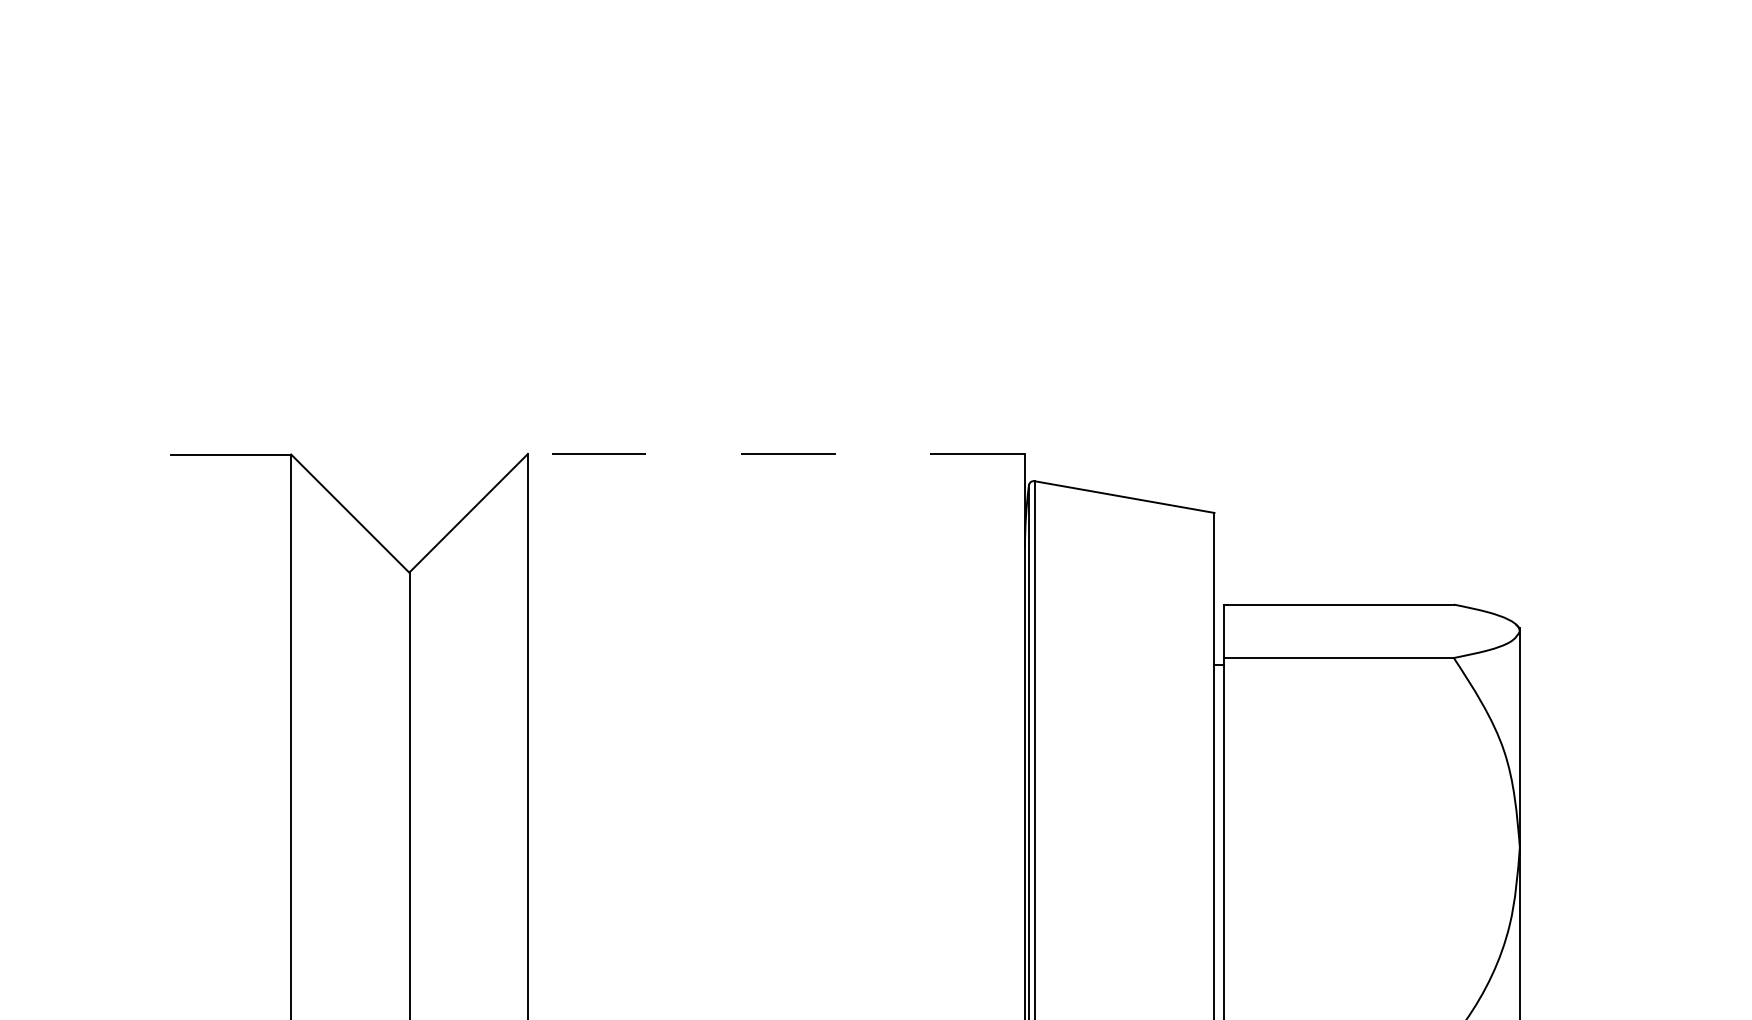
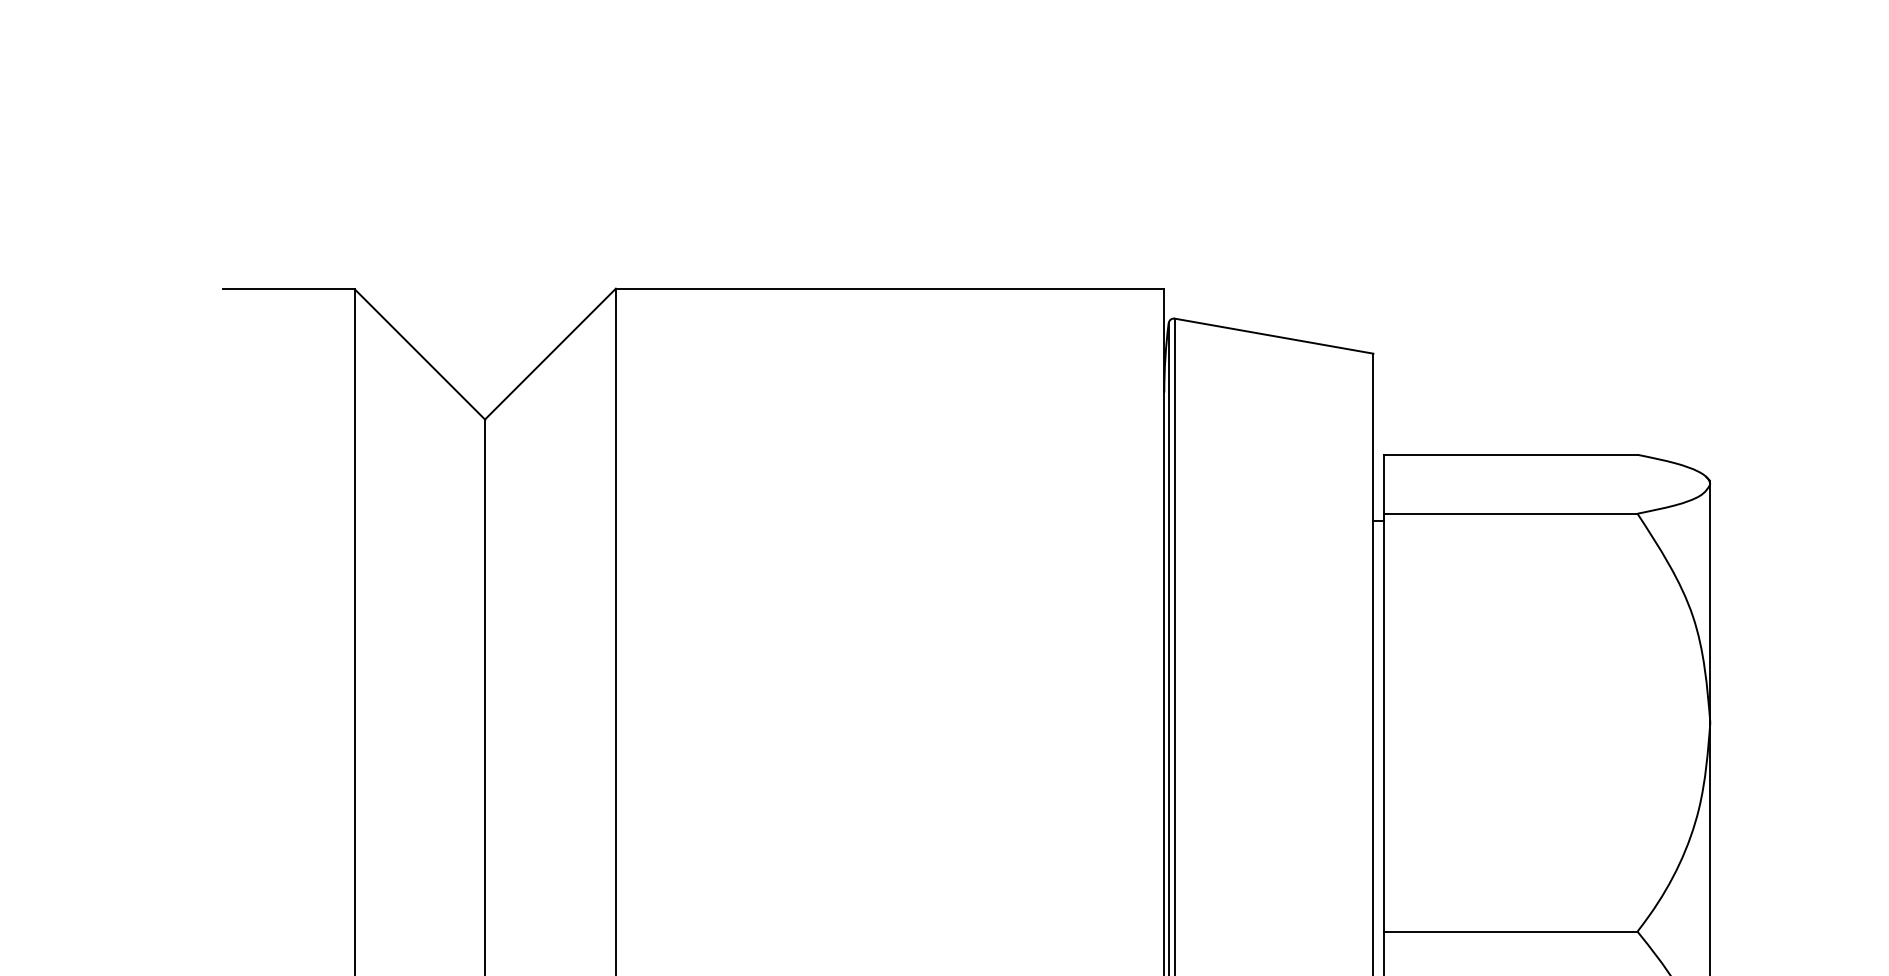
line: (776, 454) -> (890, 289), dashed -> solid

